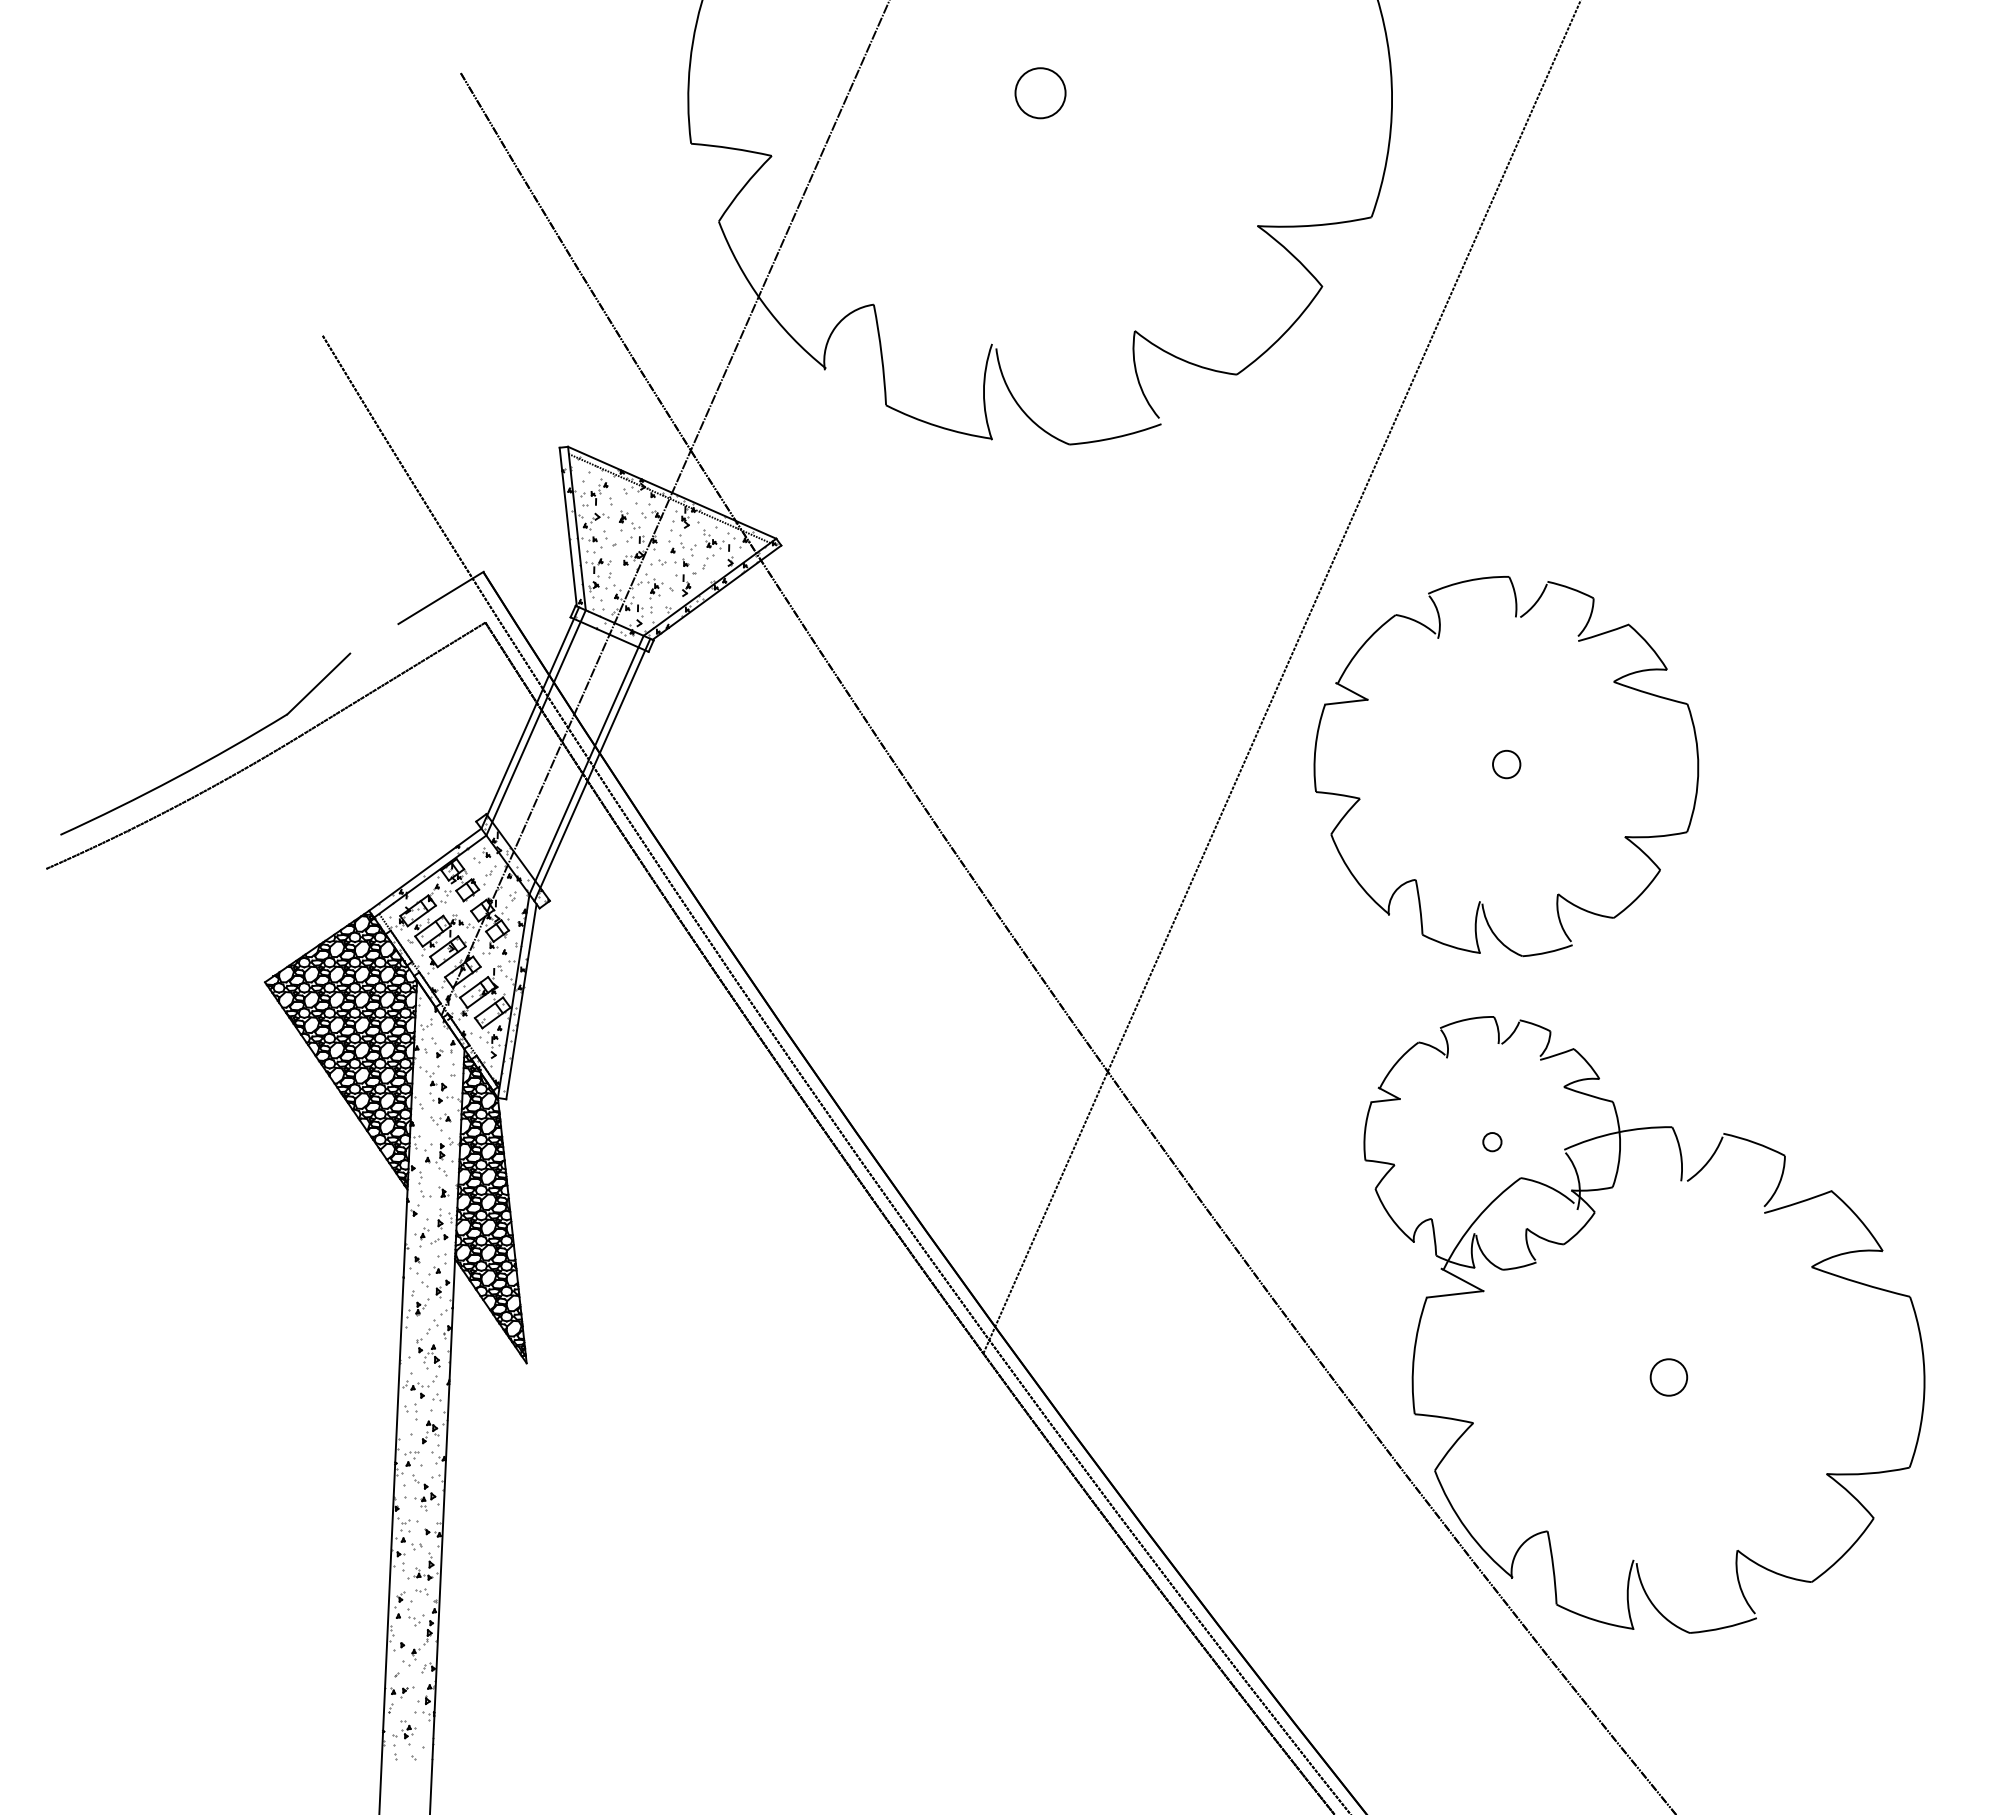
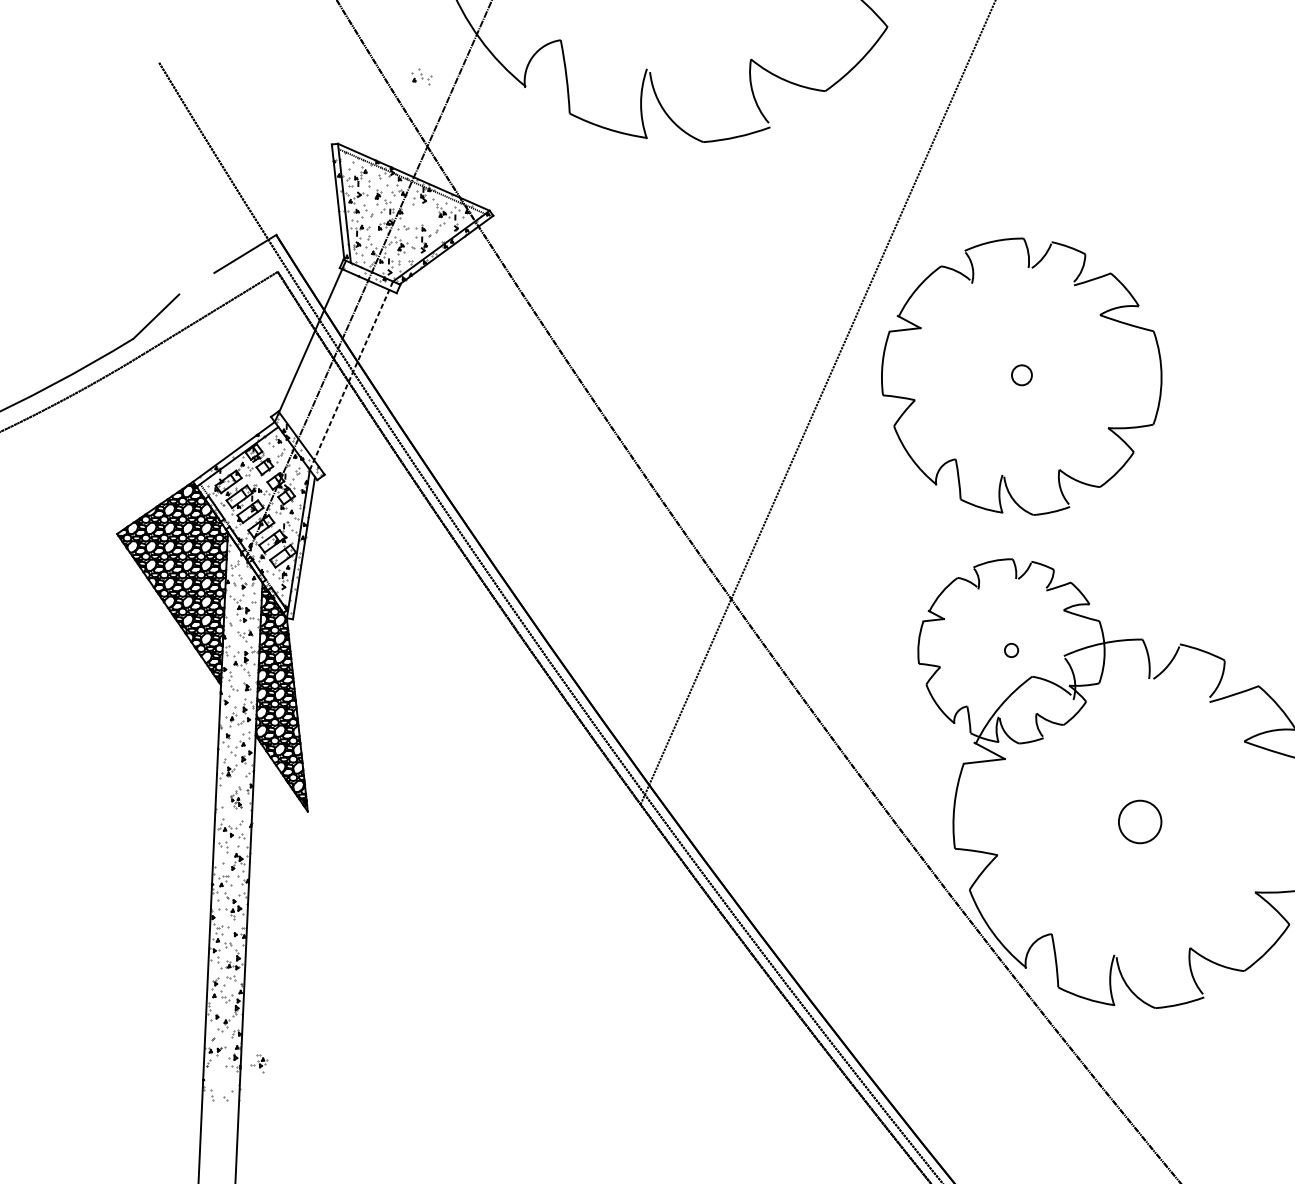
part: (682, 545) -> (421, 76), moved
line: (535, 722) -> (314, 344), removed
line: (586, 764) -> (351, 375), solid -> dashed
line: (592, 769) -> (355, 378), removed
part: (428, 1344) -> (236, 797), size x0.6
part: (1668, 1377) -> (1139, 821), size x1.6
part: (404, 1732) -> (259, 1063), moved

